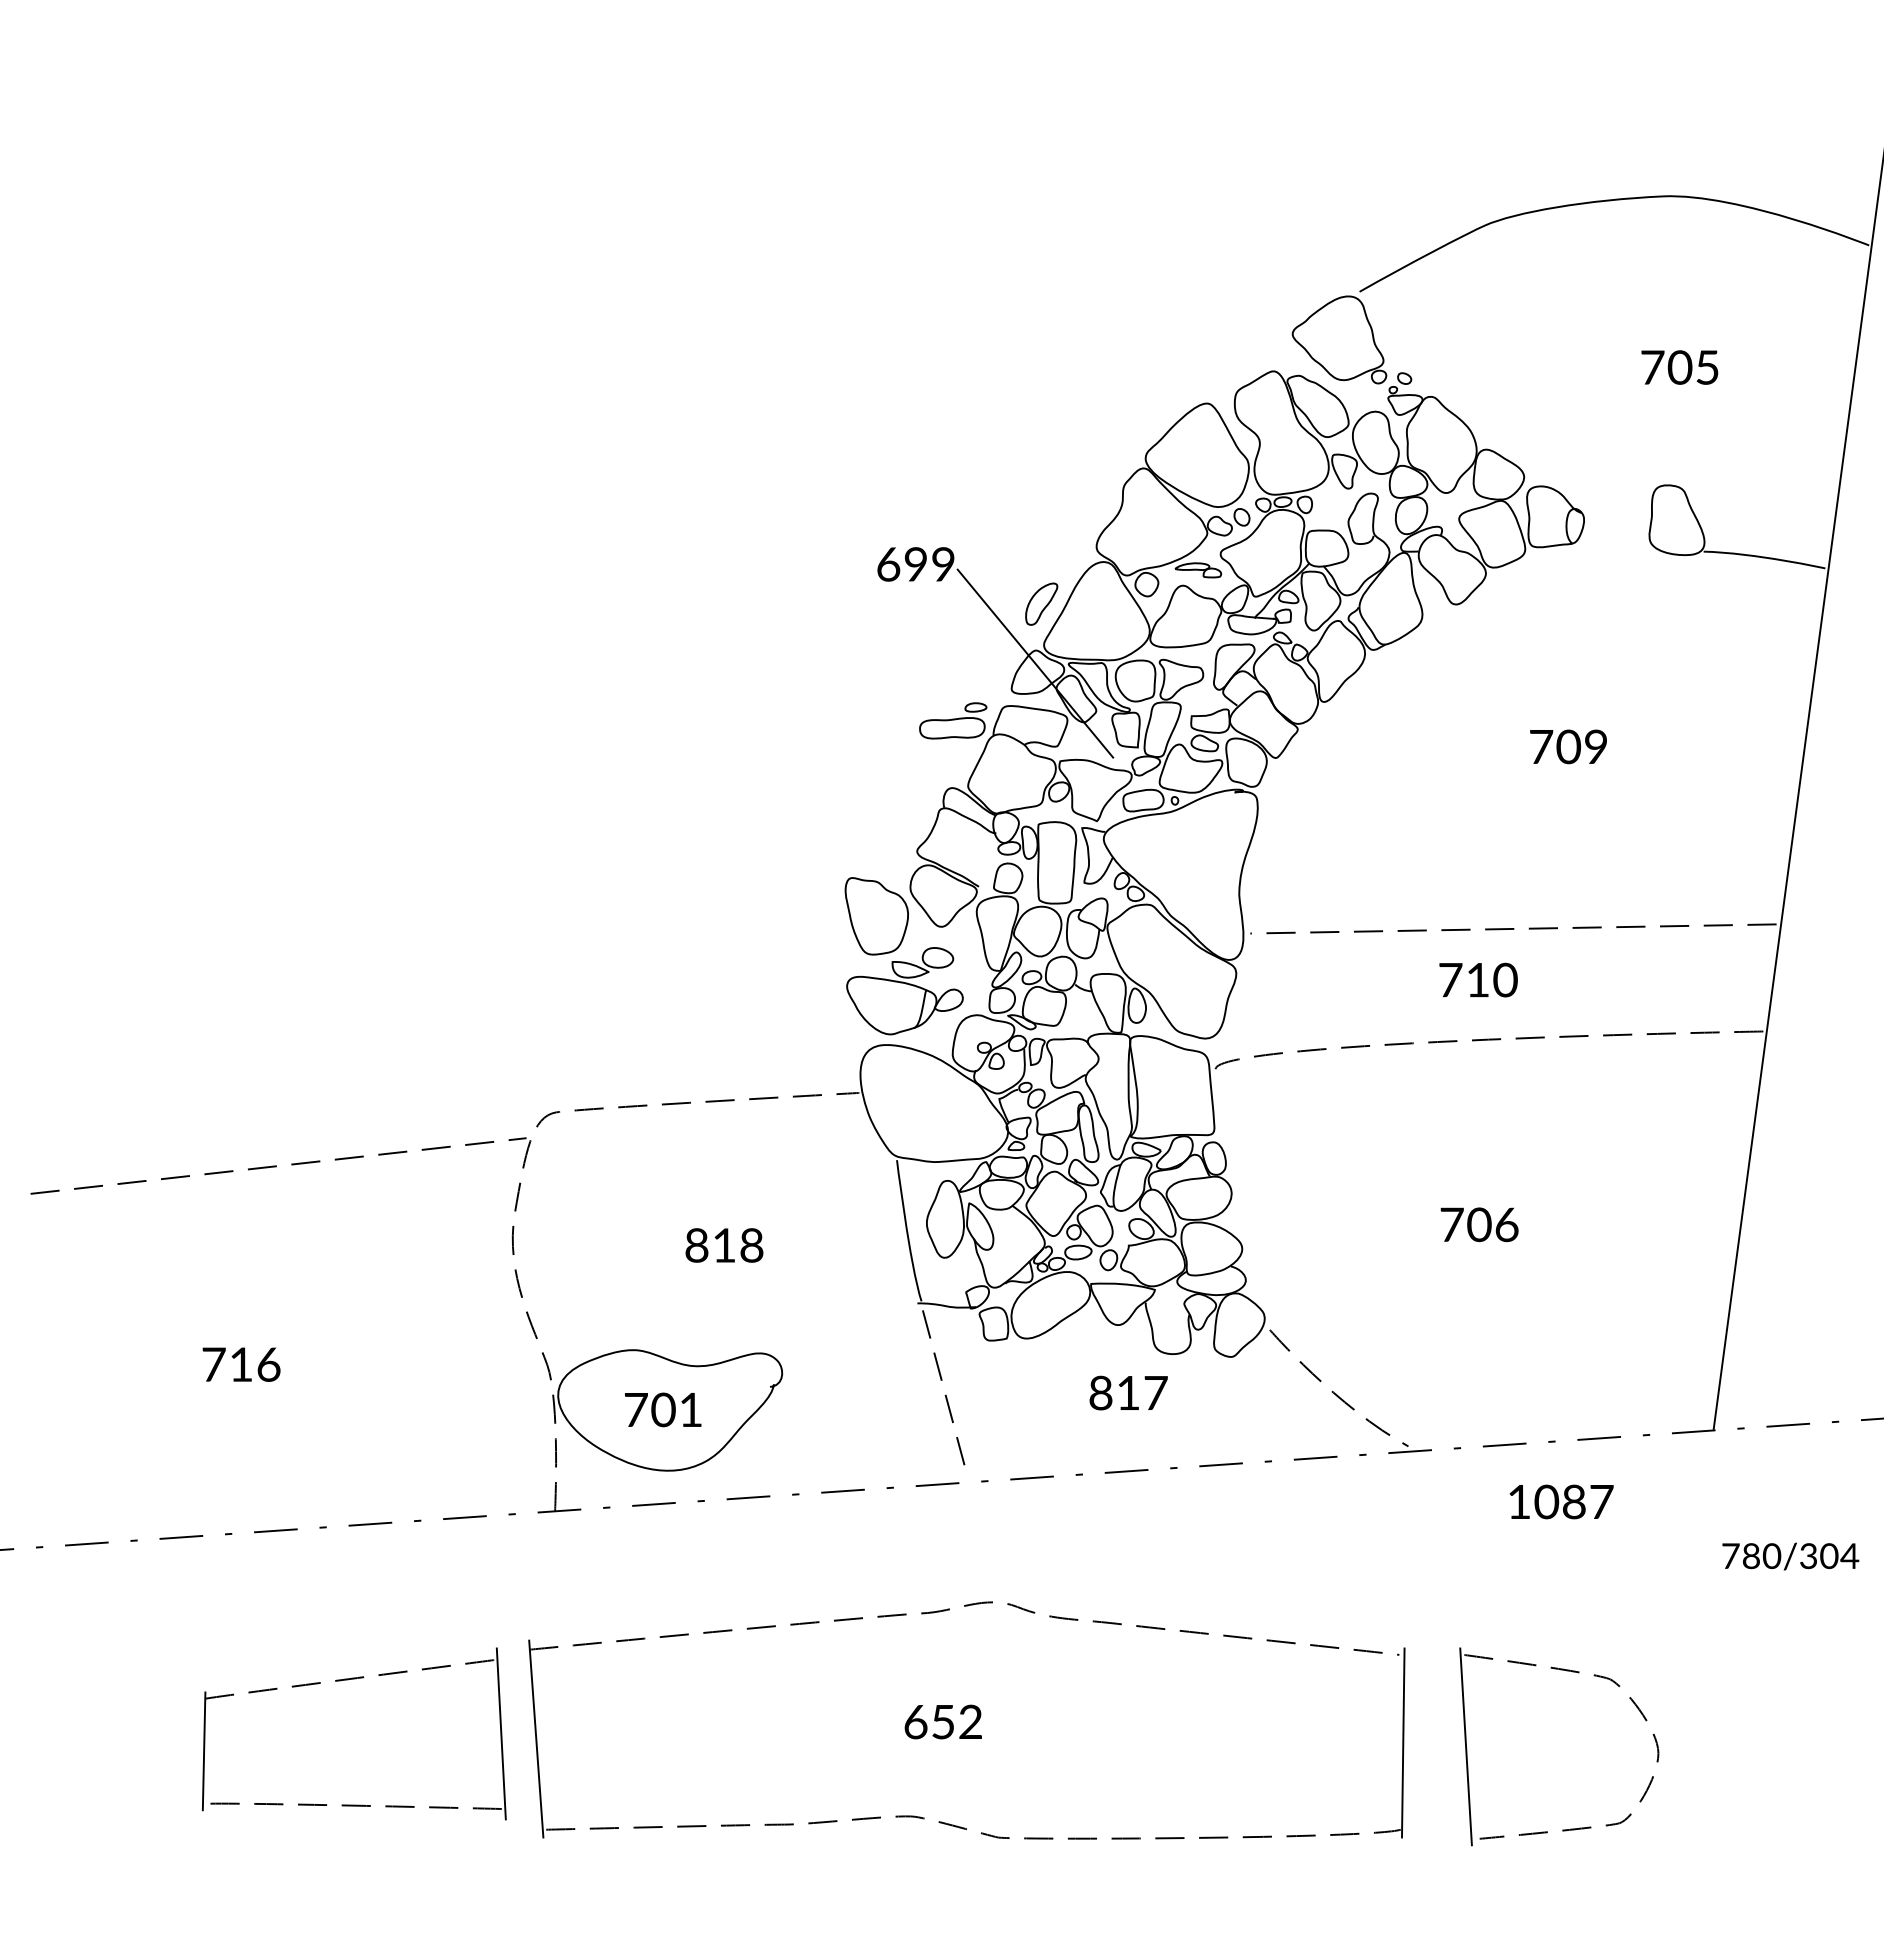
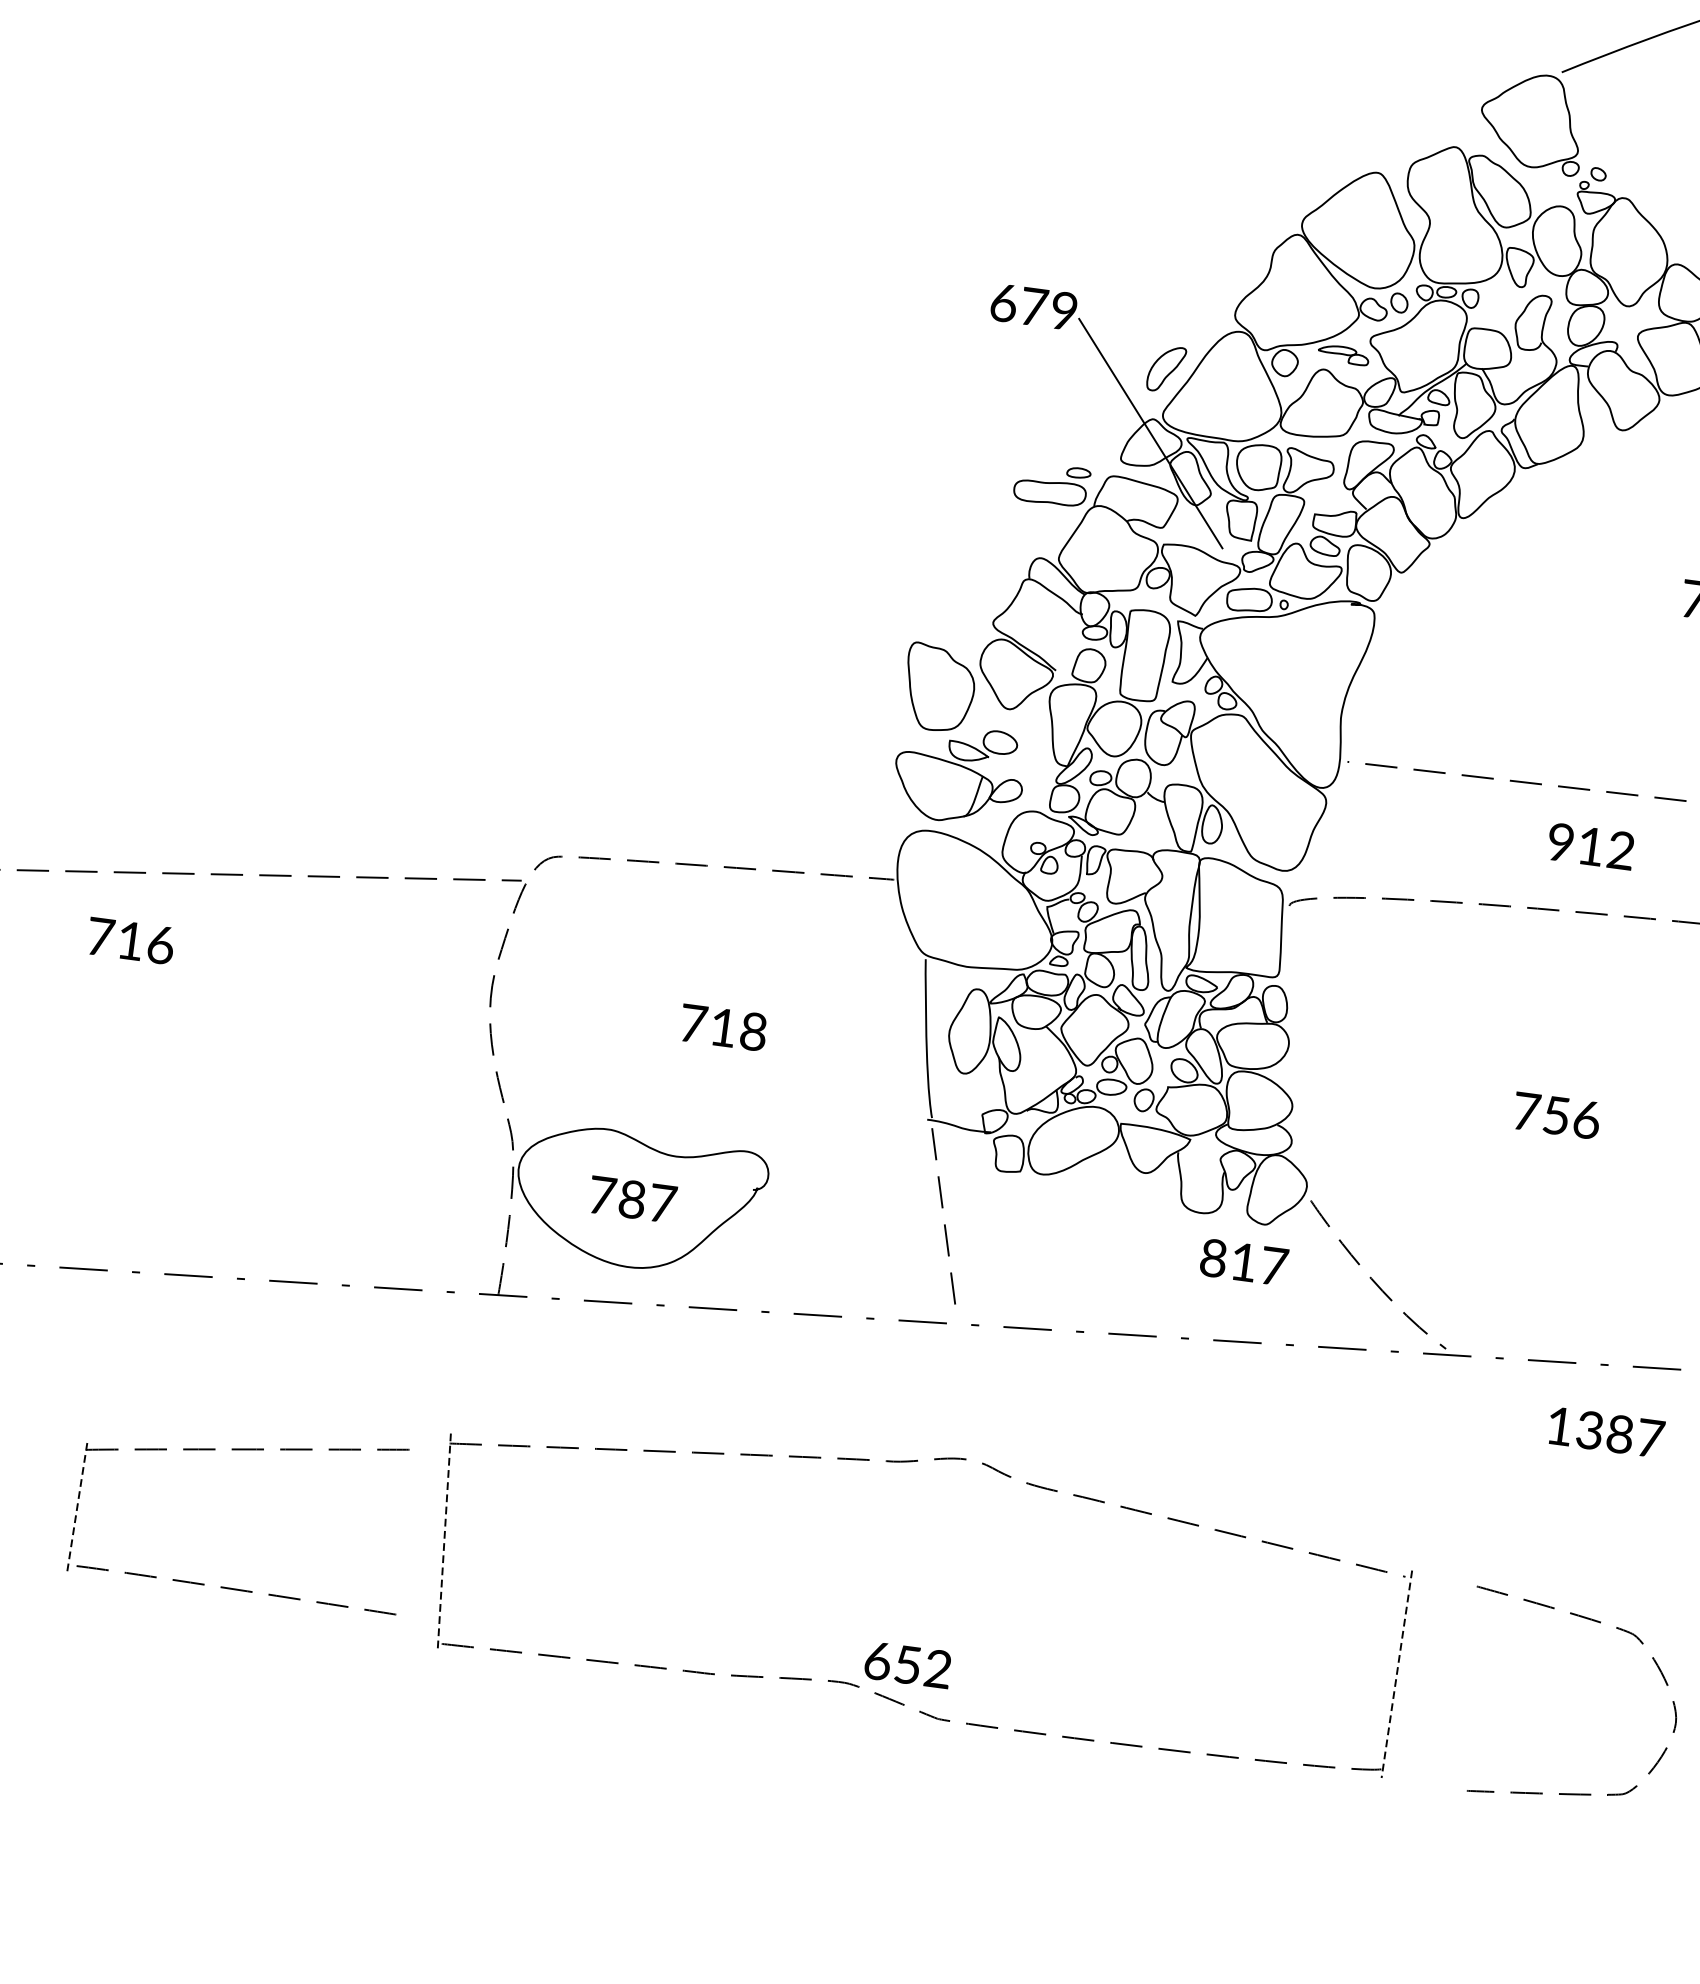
text: (915, 564) -> (1033, 307), 699 -> 679
text: (1478, 979) -> (1591, 845), 710 -> 912
text: (1479, 1224) -> (1556, 1115), 706 -> 756
text: (696, 1245) -> (692, 1023), 818 -> 718
text: (241, 1364) -> (130, 940), moved
text: (1128, 1392) -> (1244, 1261), moved
text: (676, 1410) -> (646, 1202), 701 -> 787
text: (1546, 1501) -> (1589, 1429), 1087 -> 1387
text: (942, 1721) -> (907, 1664), moved
line: (500, 1733) -> (405, 1531), removed
line: (536, 1739) -> (444, 1543), solid -> dashed
line: (1403, 1742) -> (1397, 1673), solid -> dashed
line: (1465, 1746) -> (1464, 1687), removed
line: (204, 1751) -> (77, 1507), solid -> dashed

